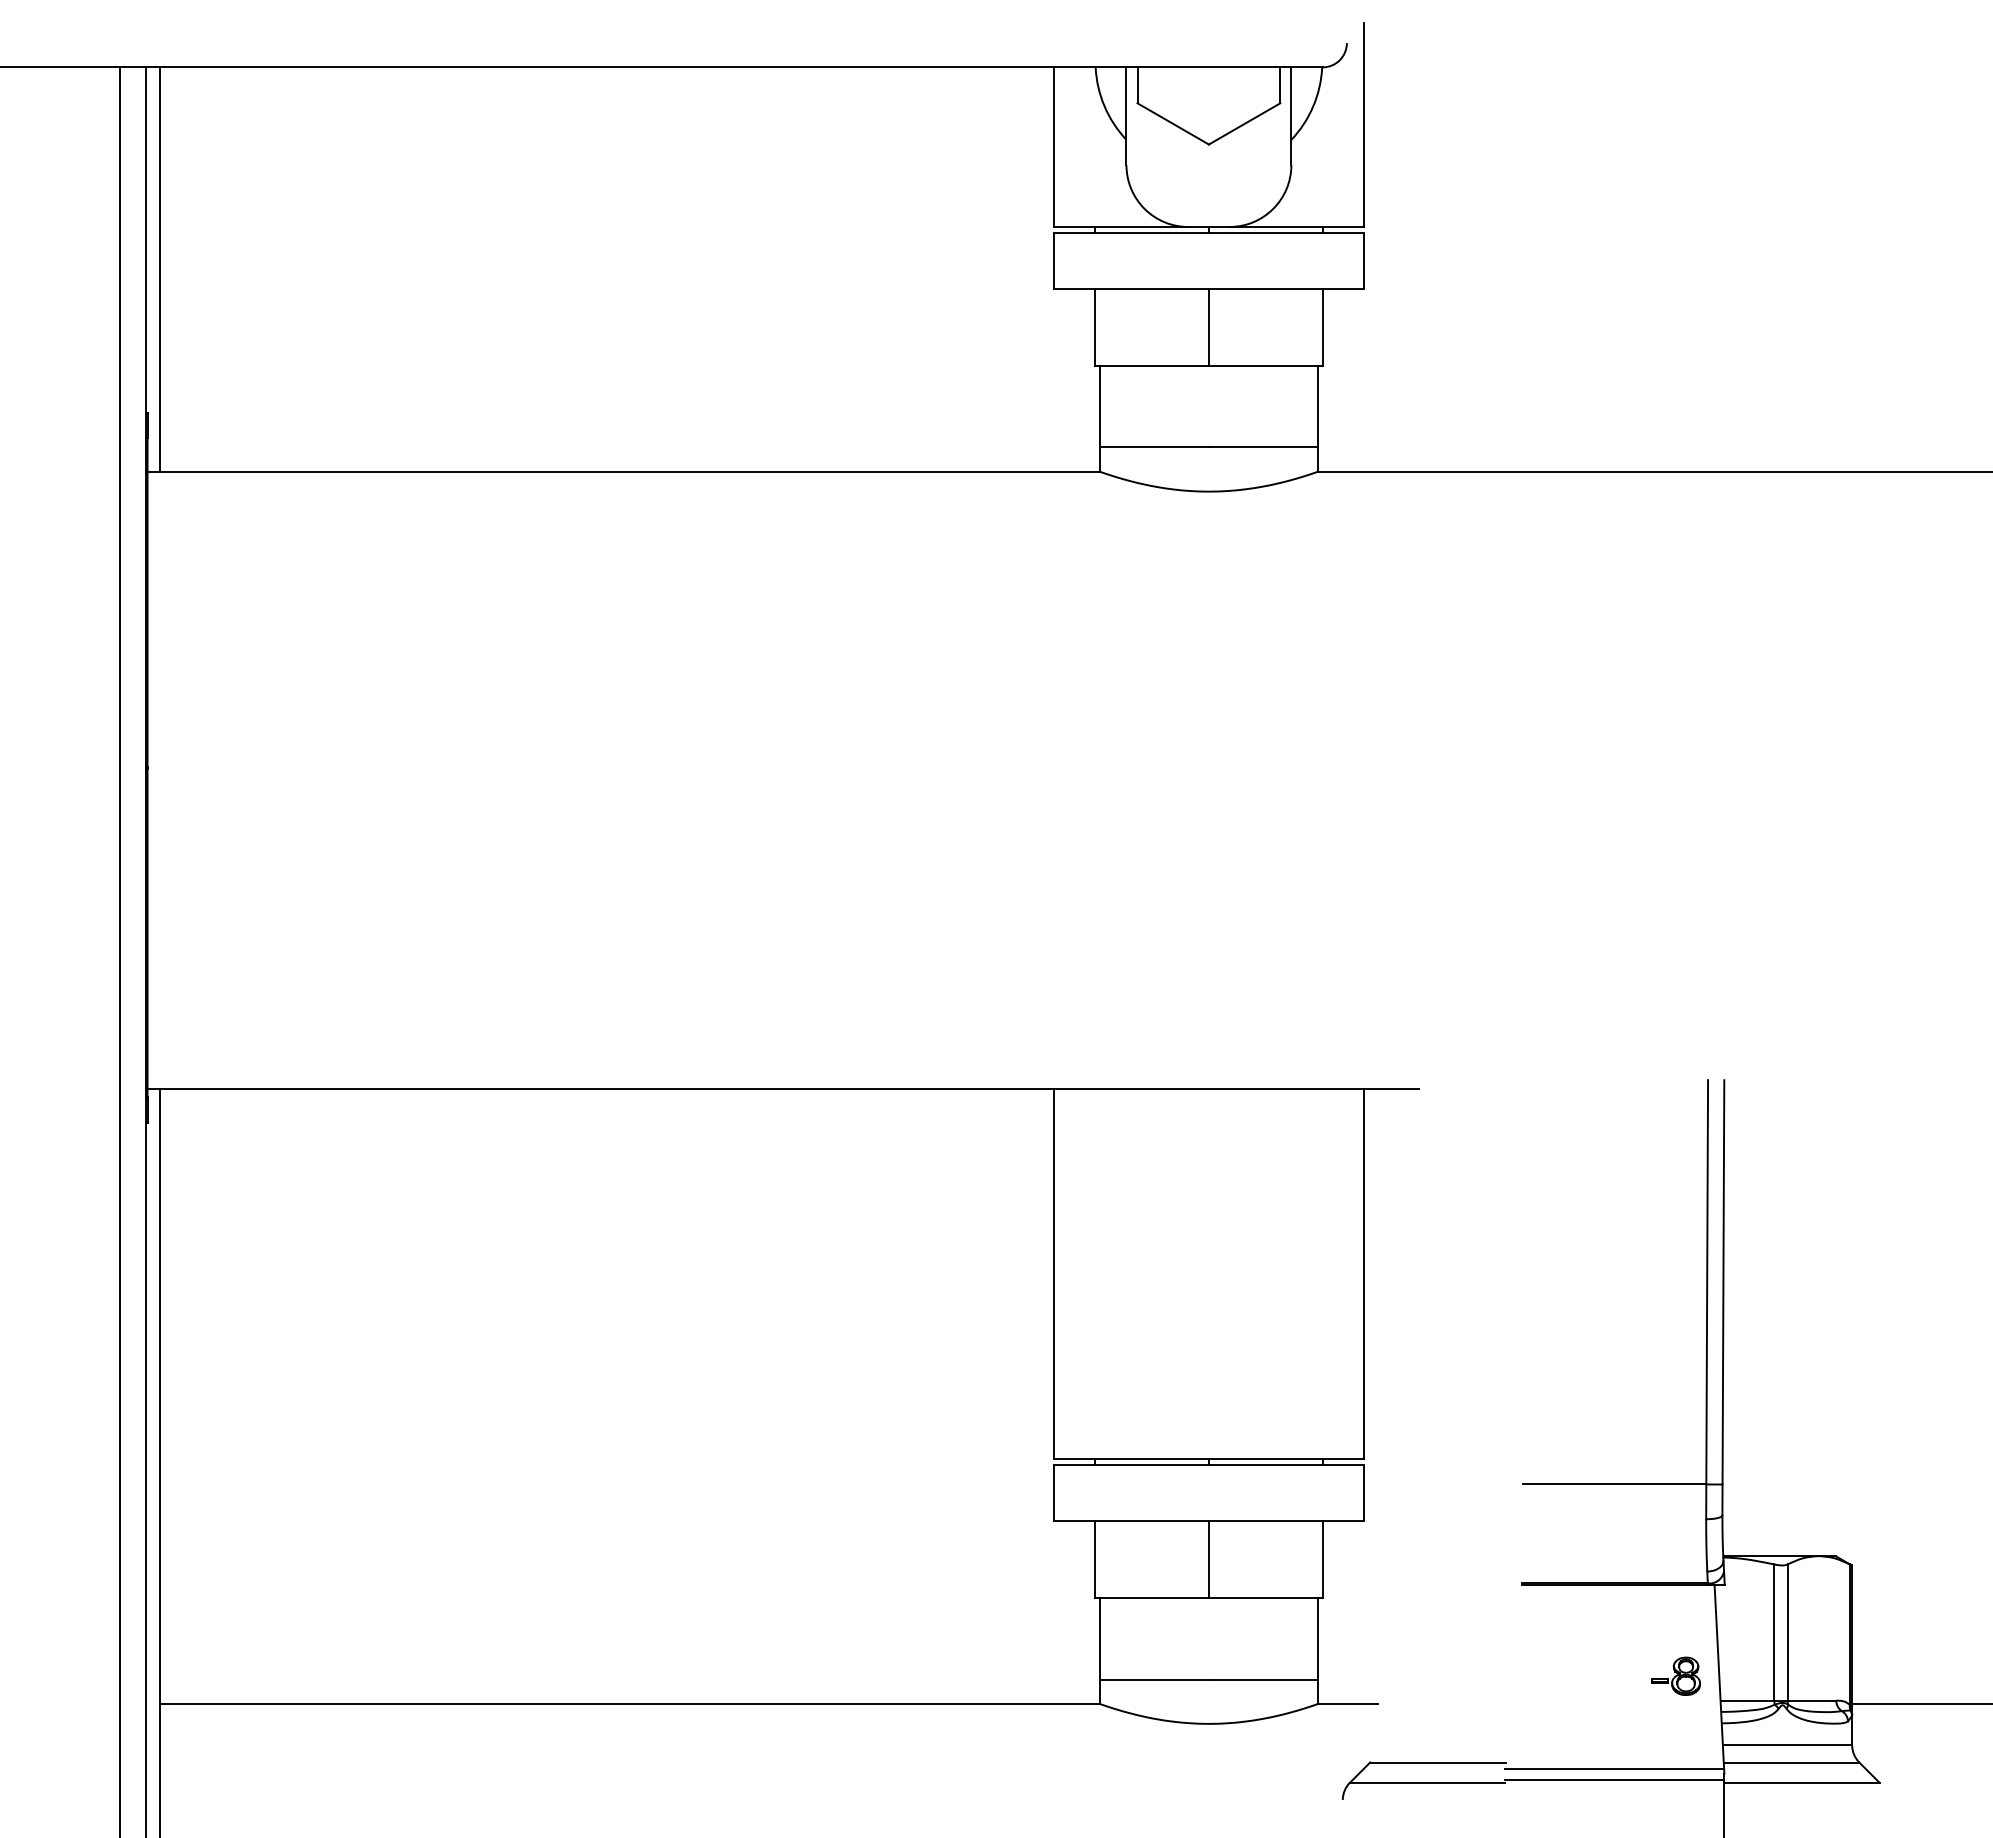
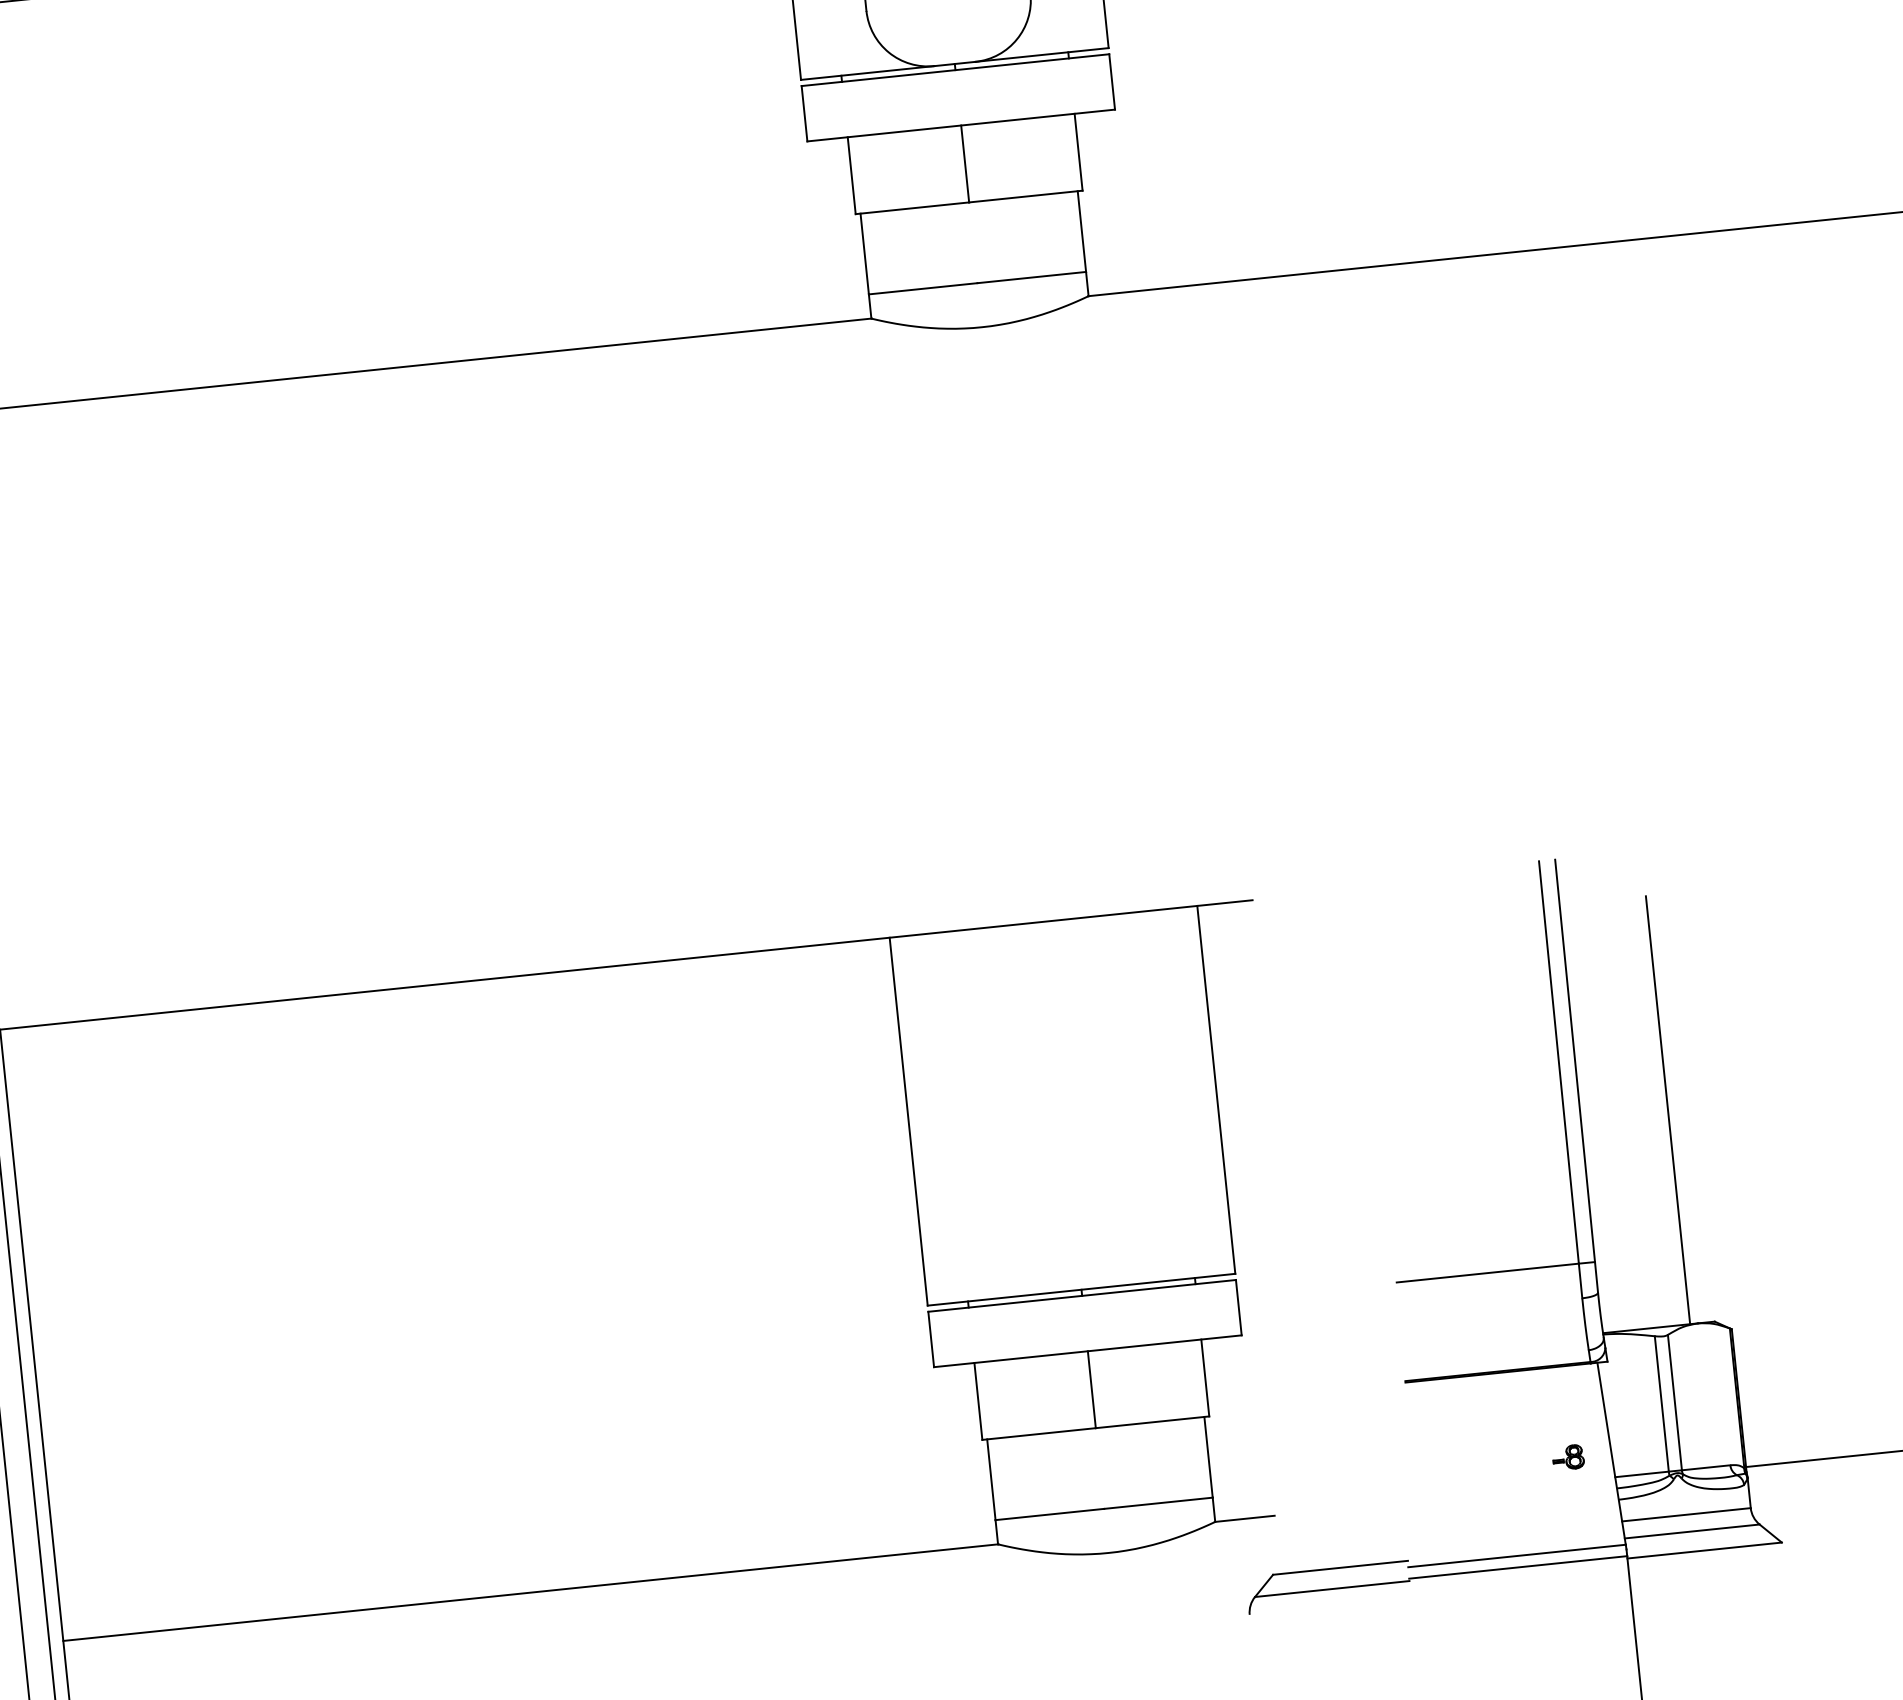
line: (1810, 1340) -> (1667, 1109), added
part: (1675, 1675) -> (1567, 1456), size x0.62

